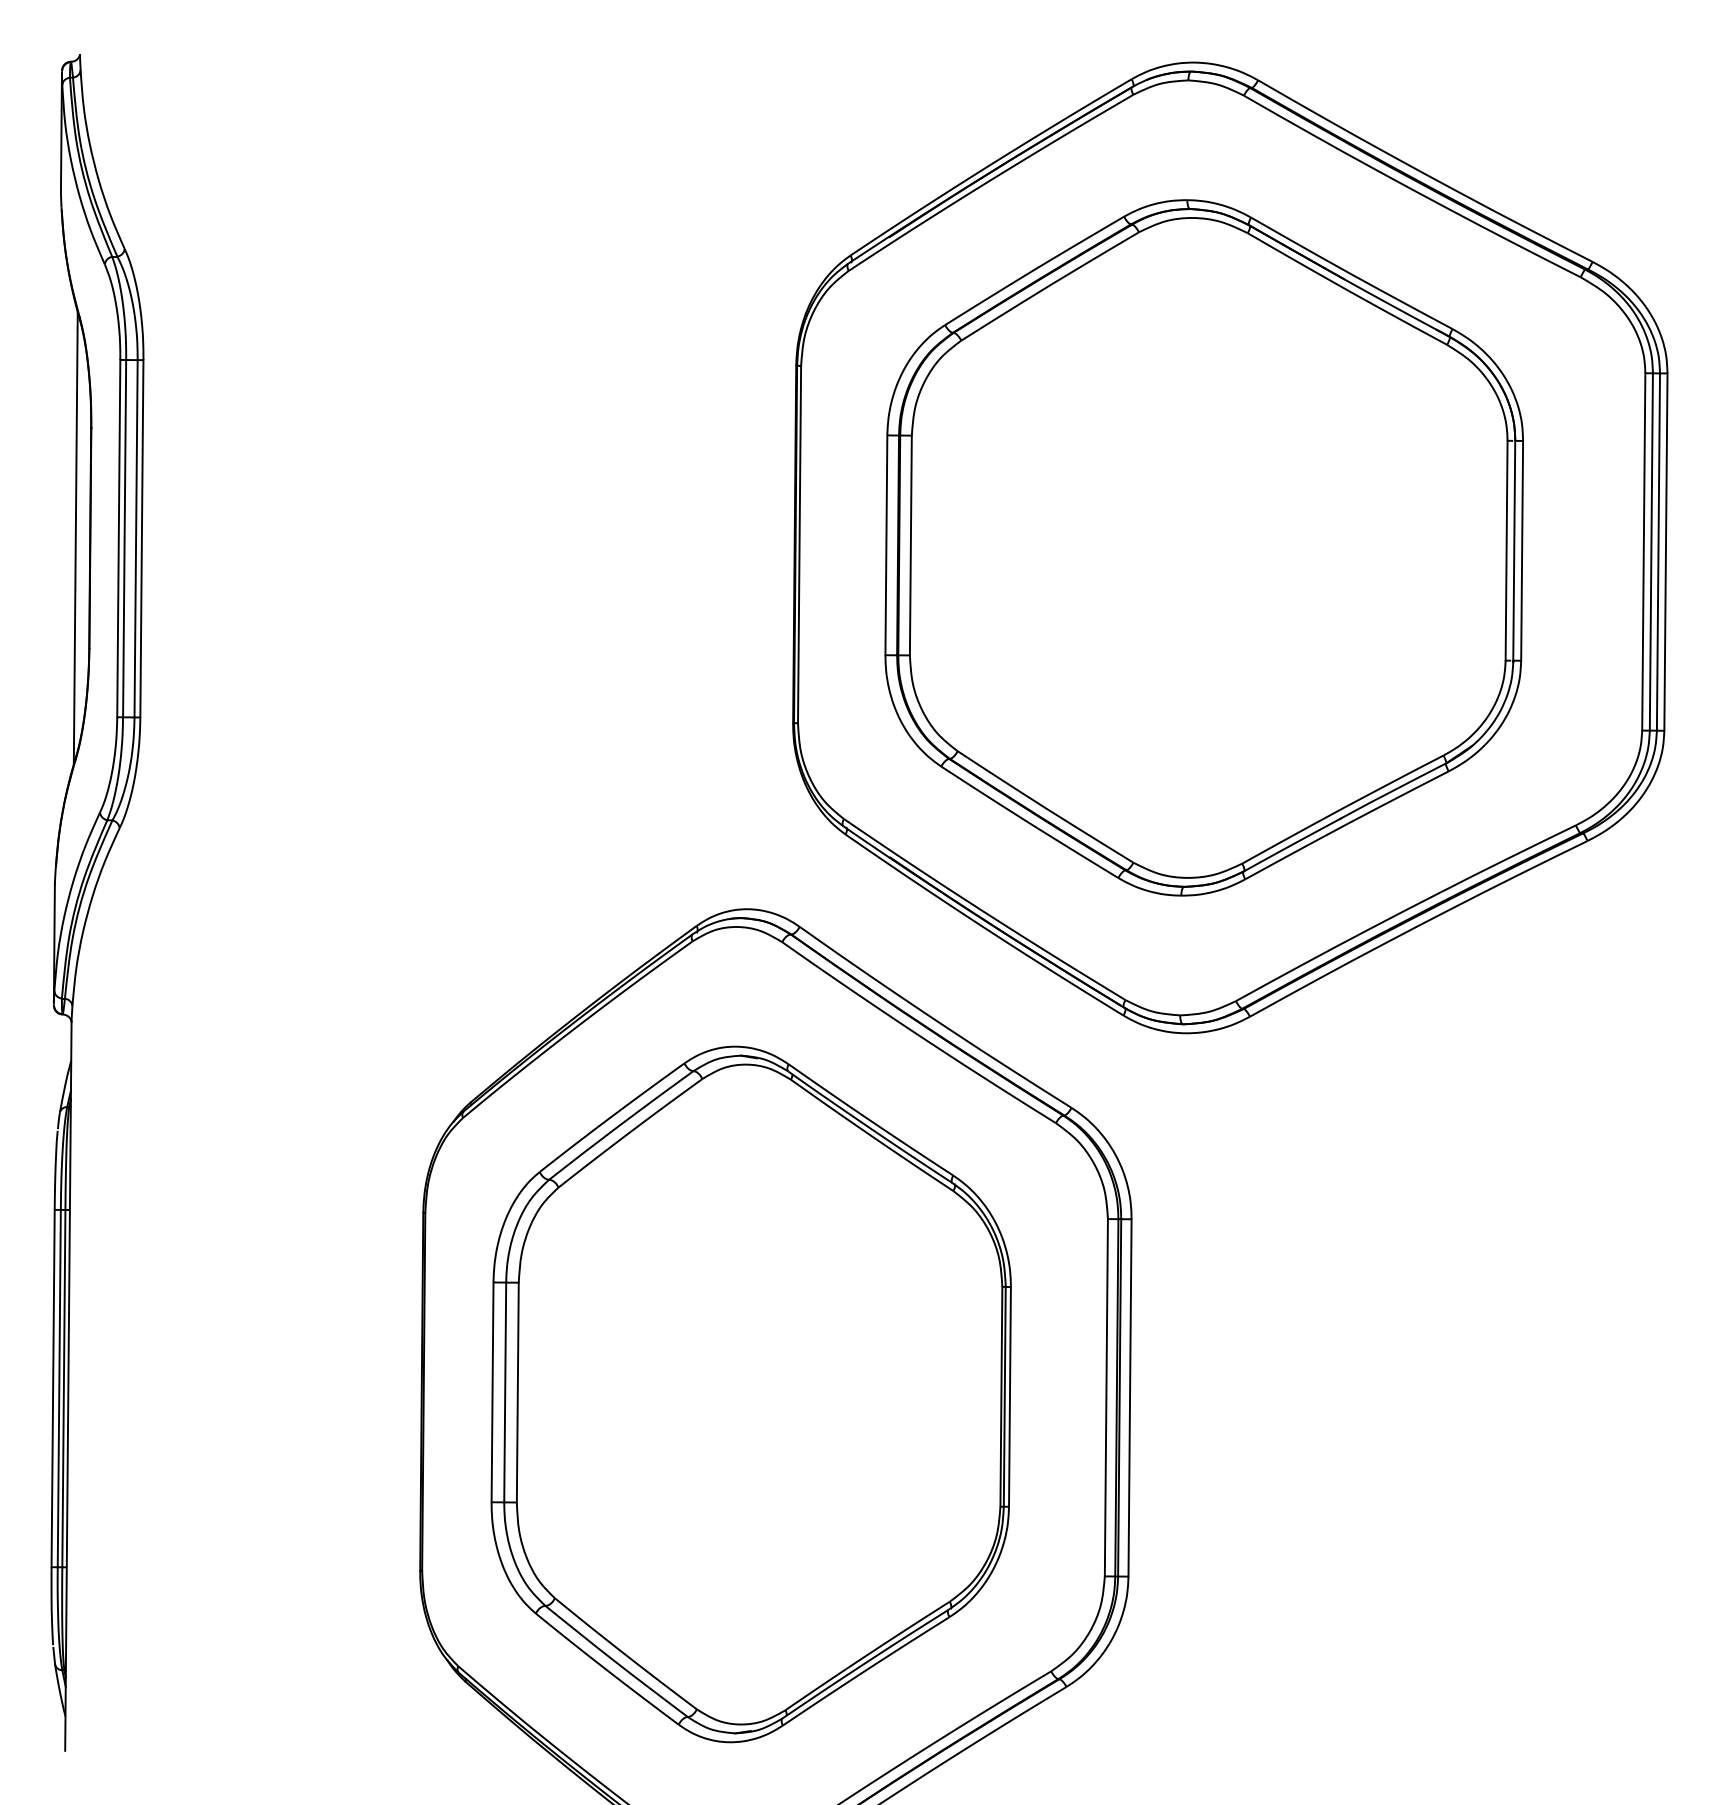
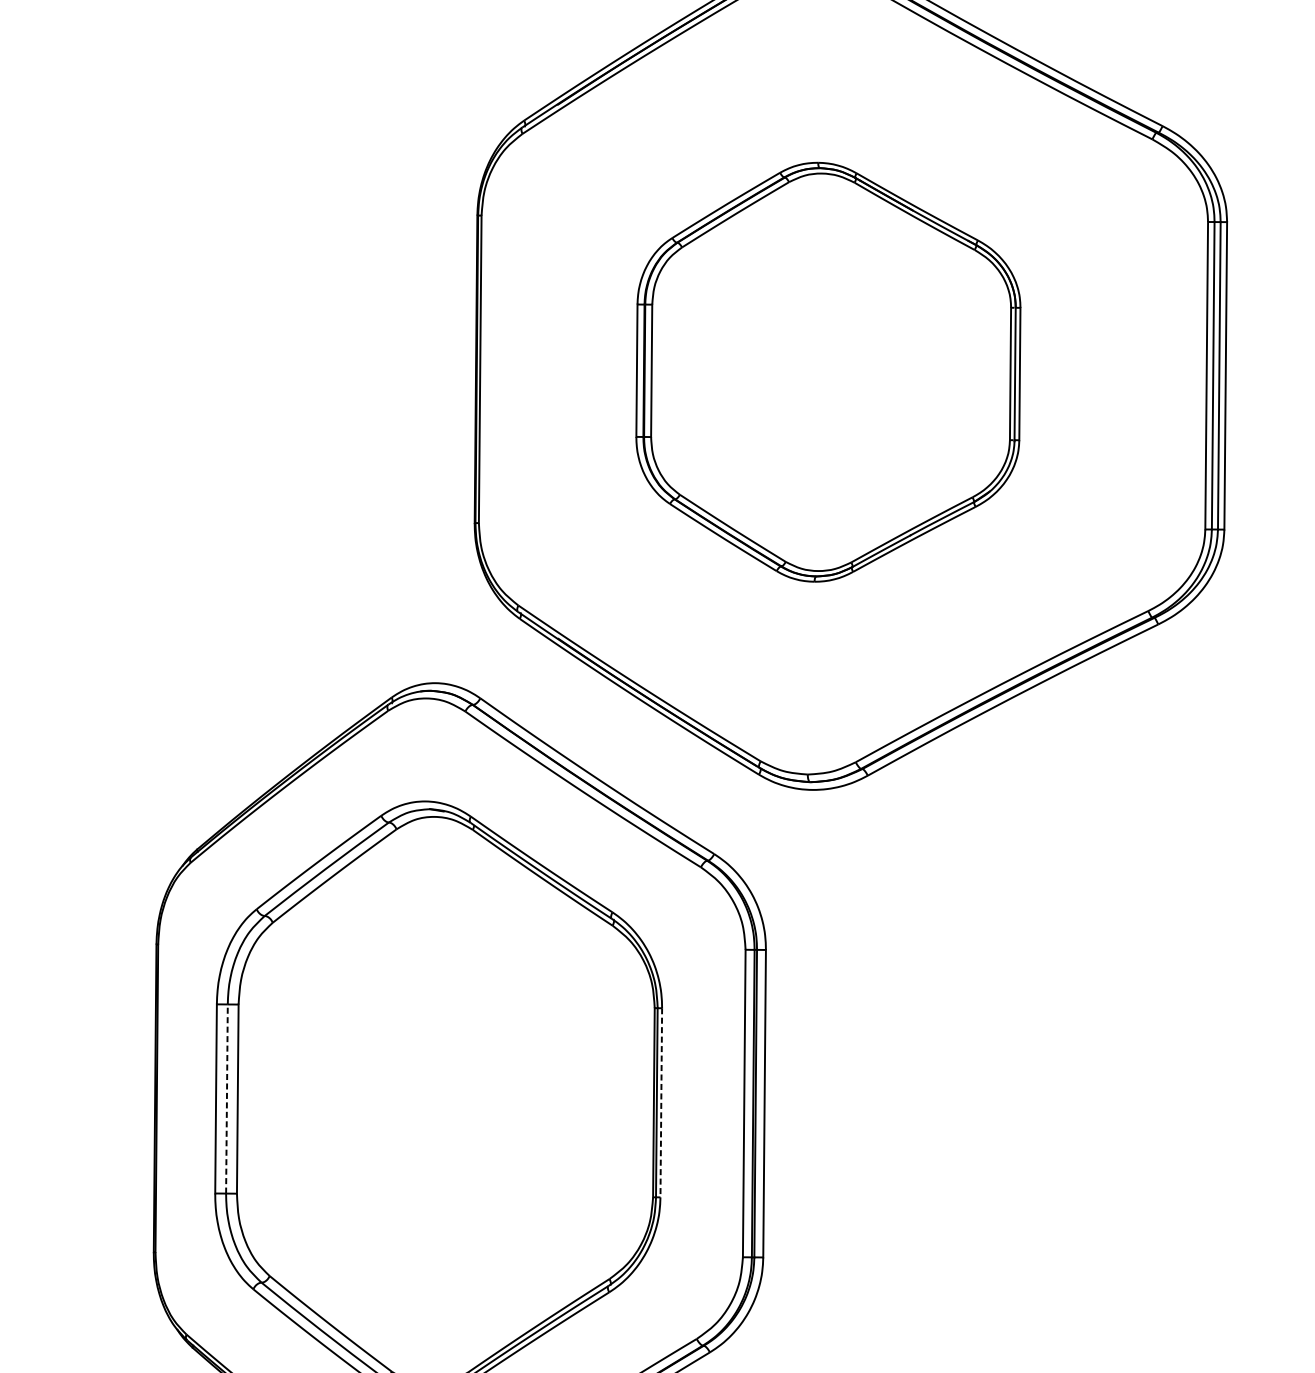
part: (1203, 547) -> (827, 371), size x0.7
line: (505, 1392) -> (227, 1099), solid -> dashed
line: (1009, 1396) -> (660, 1102), solid -> dashed

